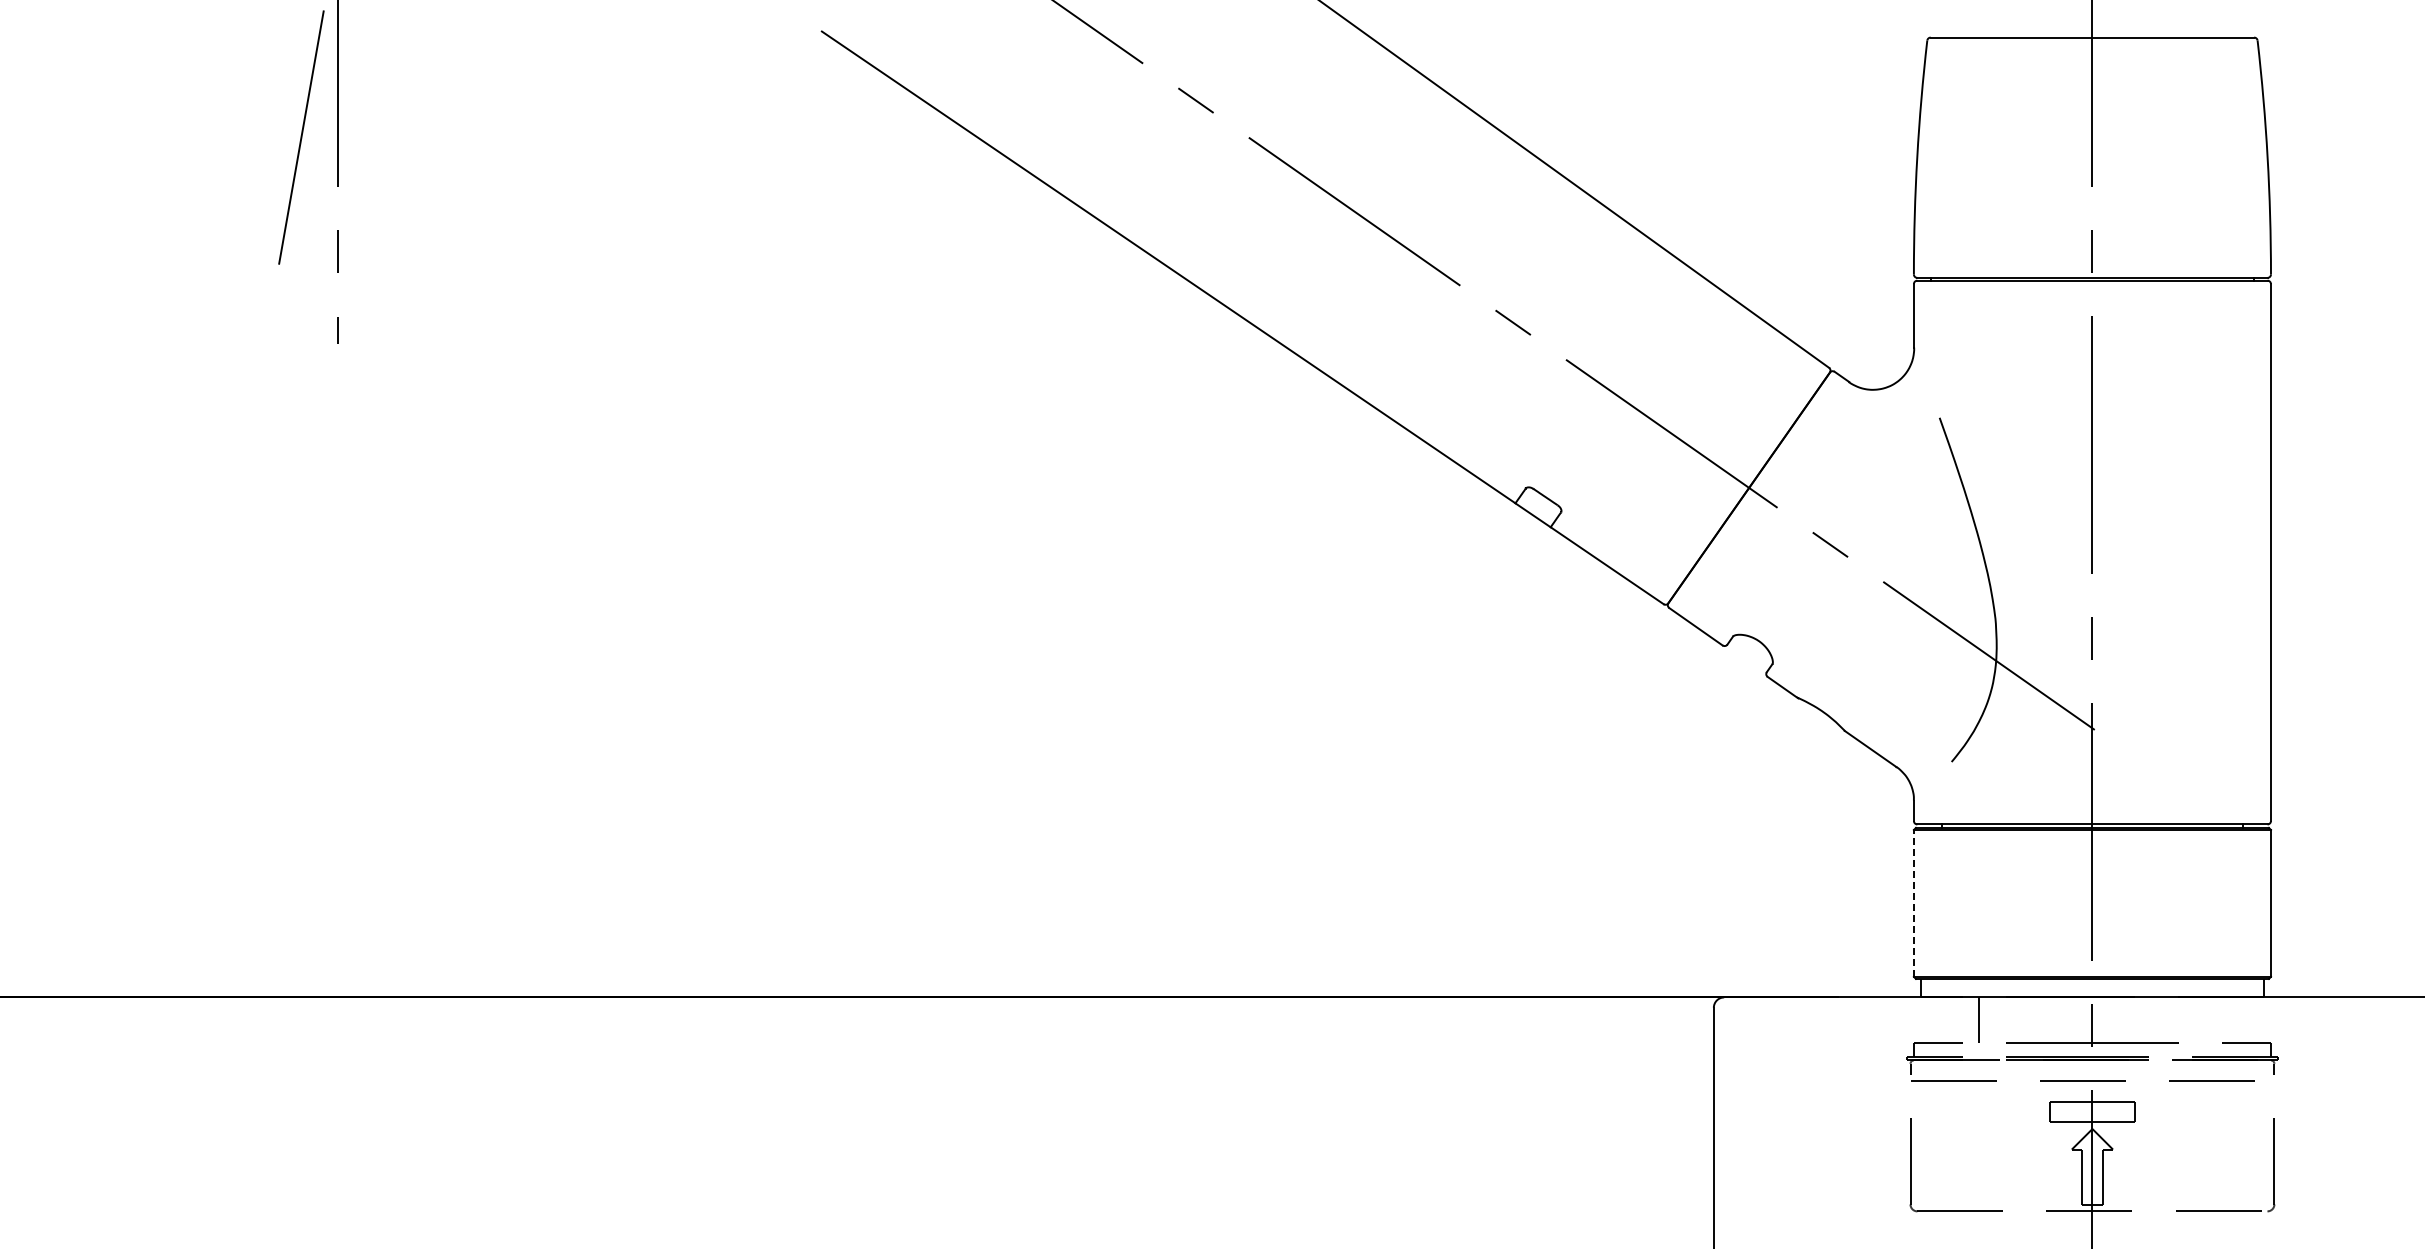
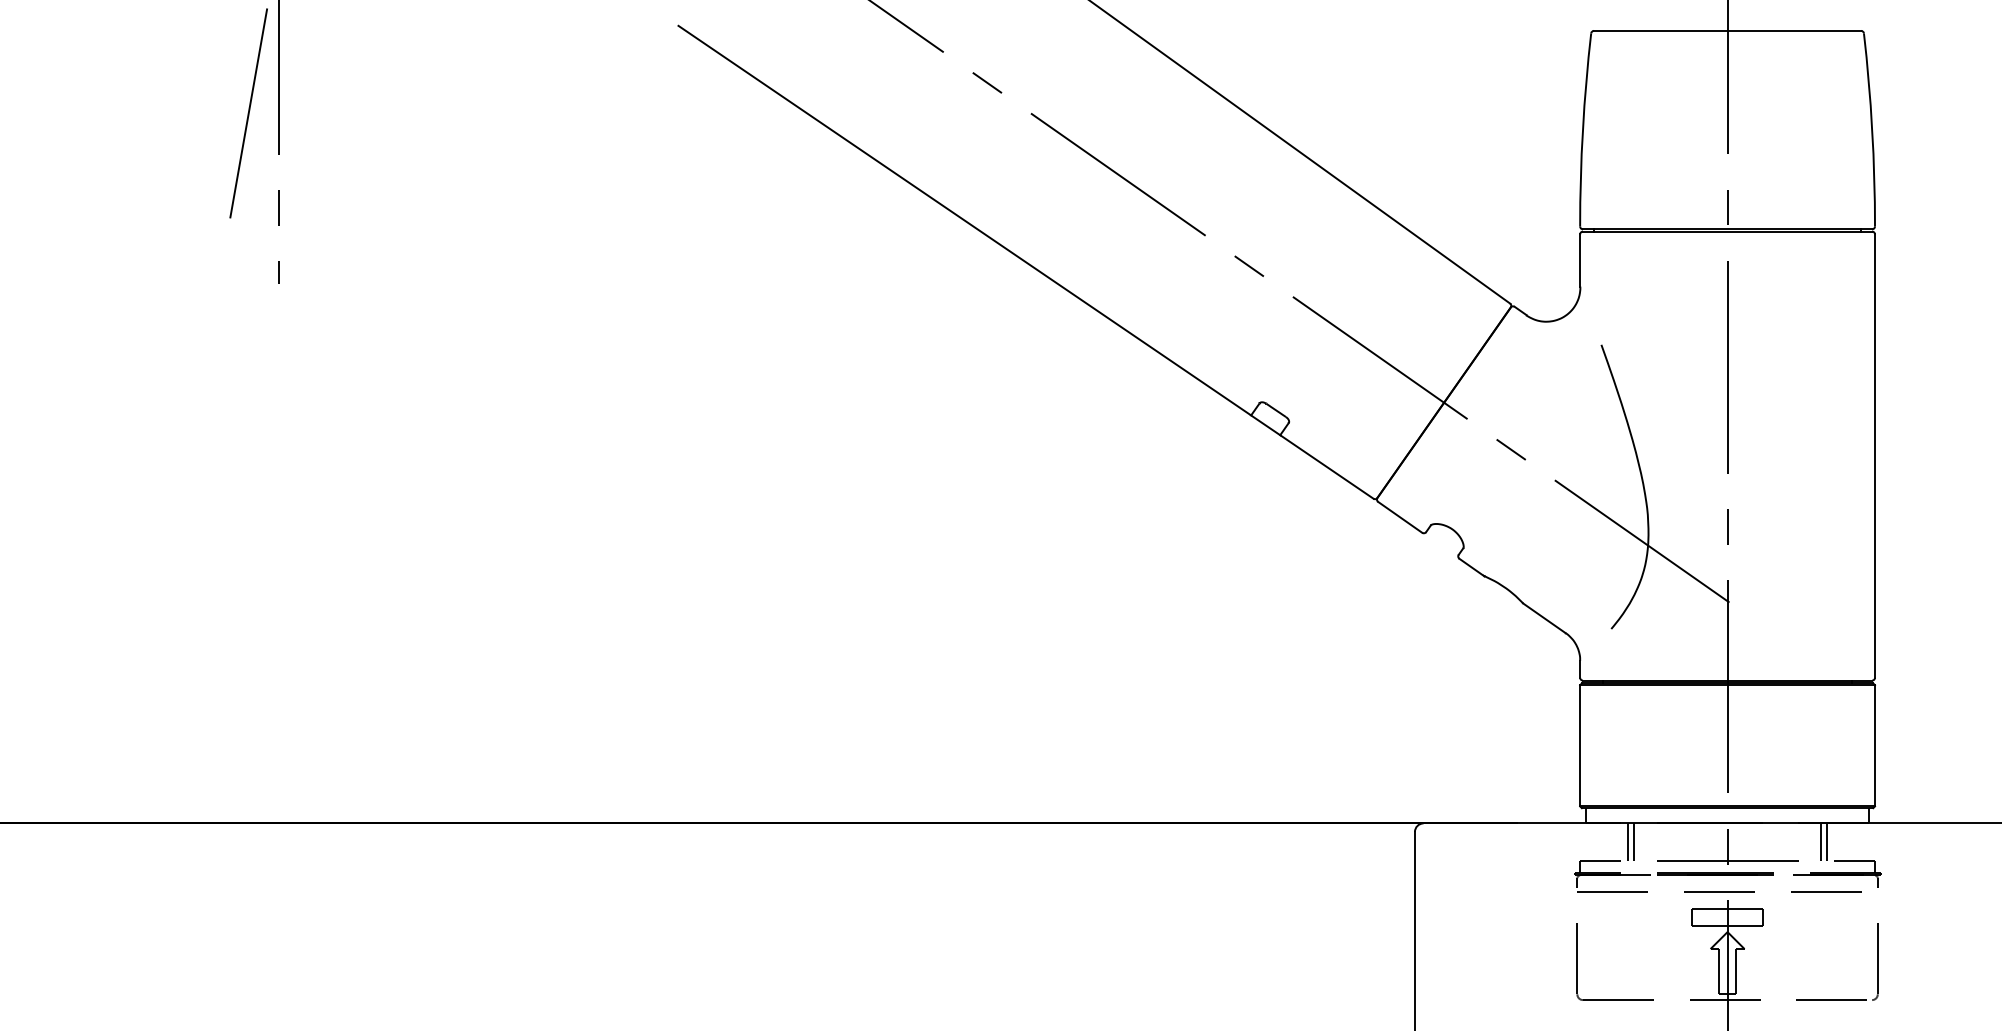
line: (1913, 902) -> (1579, 745), dashed -> solid
line: (1972, 1020) -> (1628, 842), added
line: (2205, 1020) -> (1820, 842), added
line: (2212, 1020) -> (1826, 842), added

